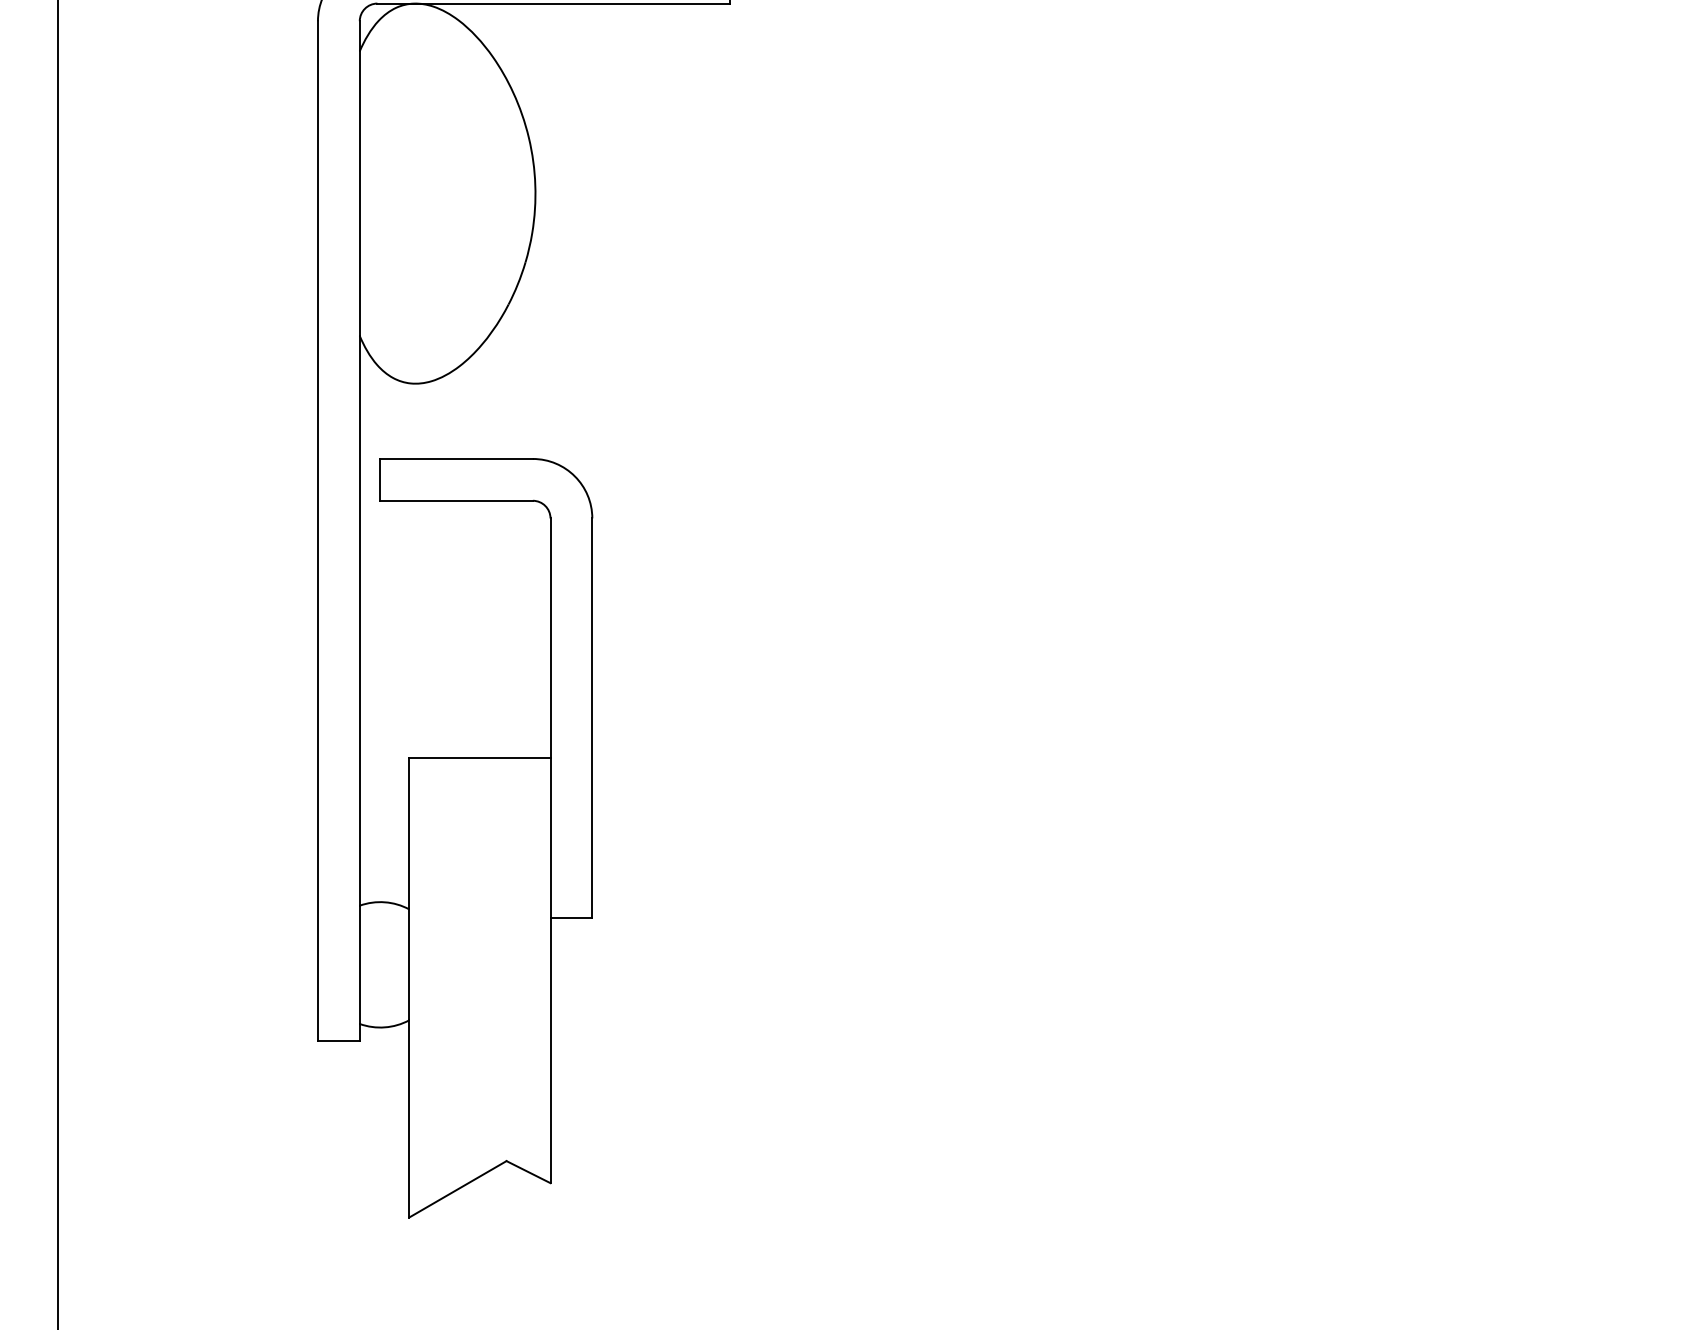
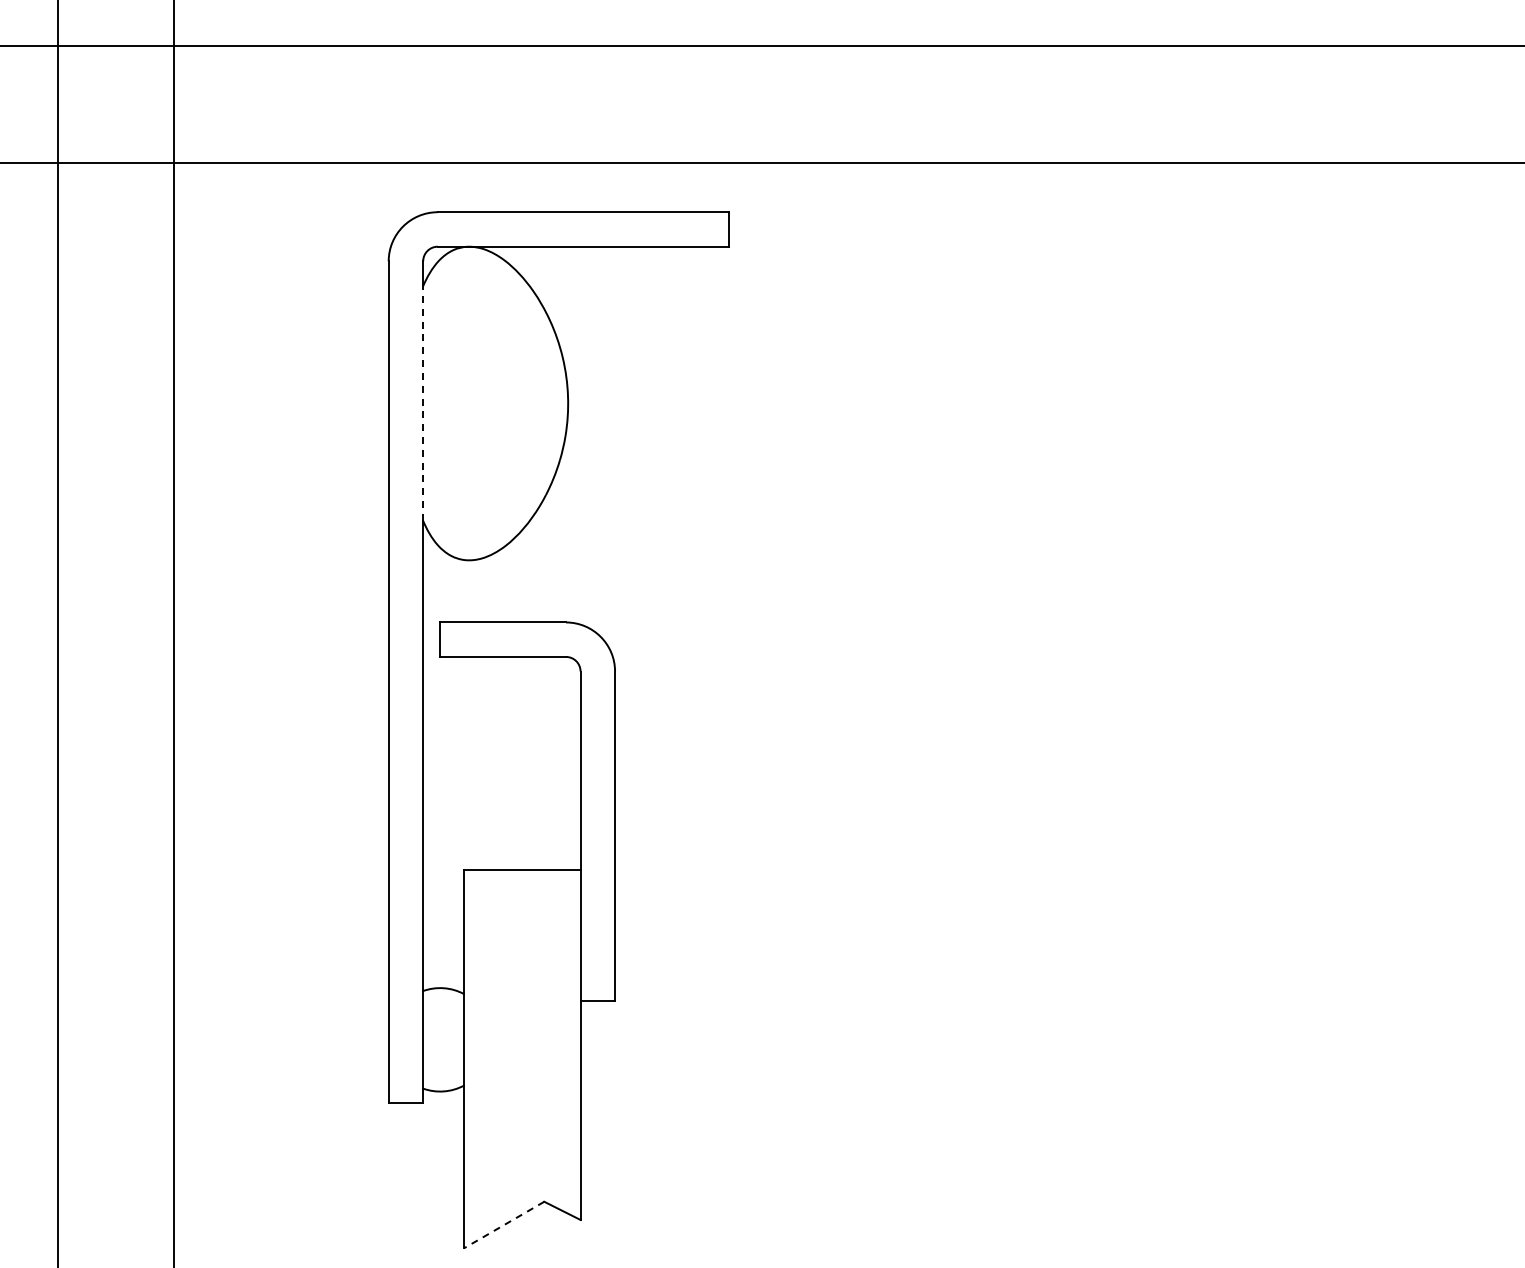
line: (360, 193) -> (423, 403), solid -> dashed
line: (457, 1189) -> (503, 1225), solid -> dashed

